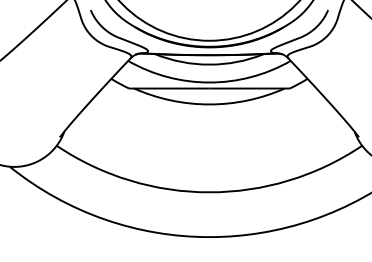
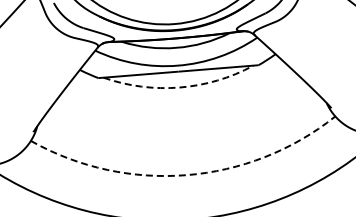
arc: (209, 104) -> (179, 87), solid -> dashed
arc: (209, 192) -> (186, 175), solid -> dashed

